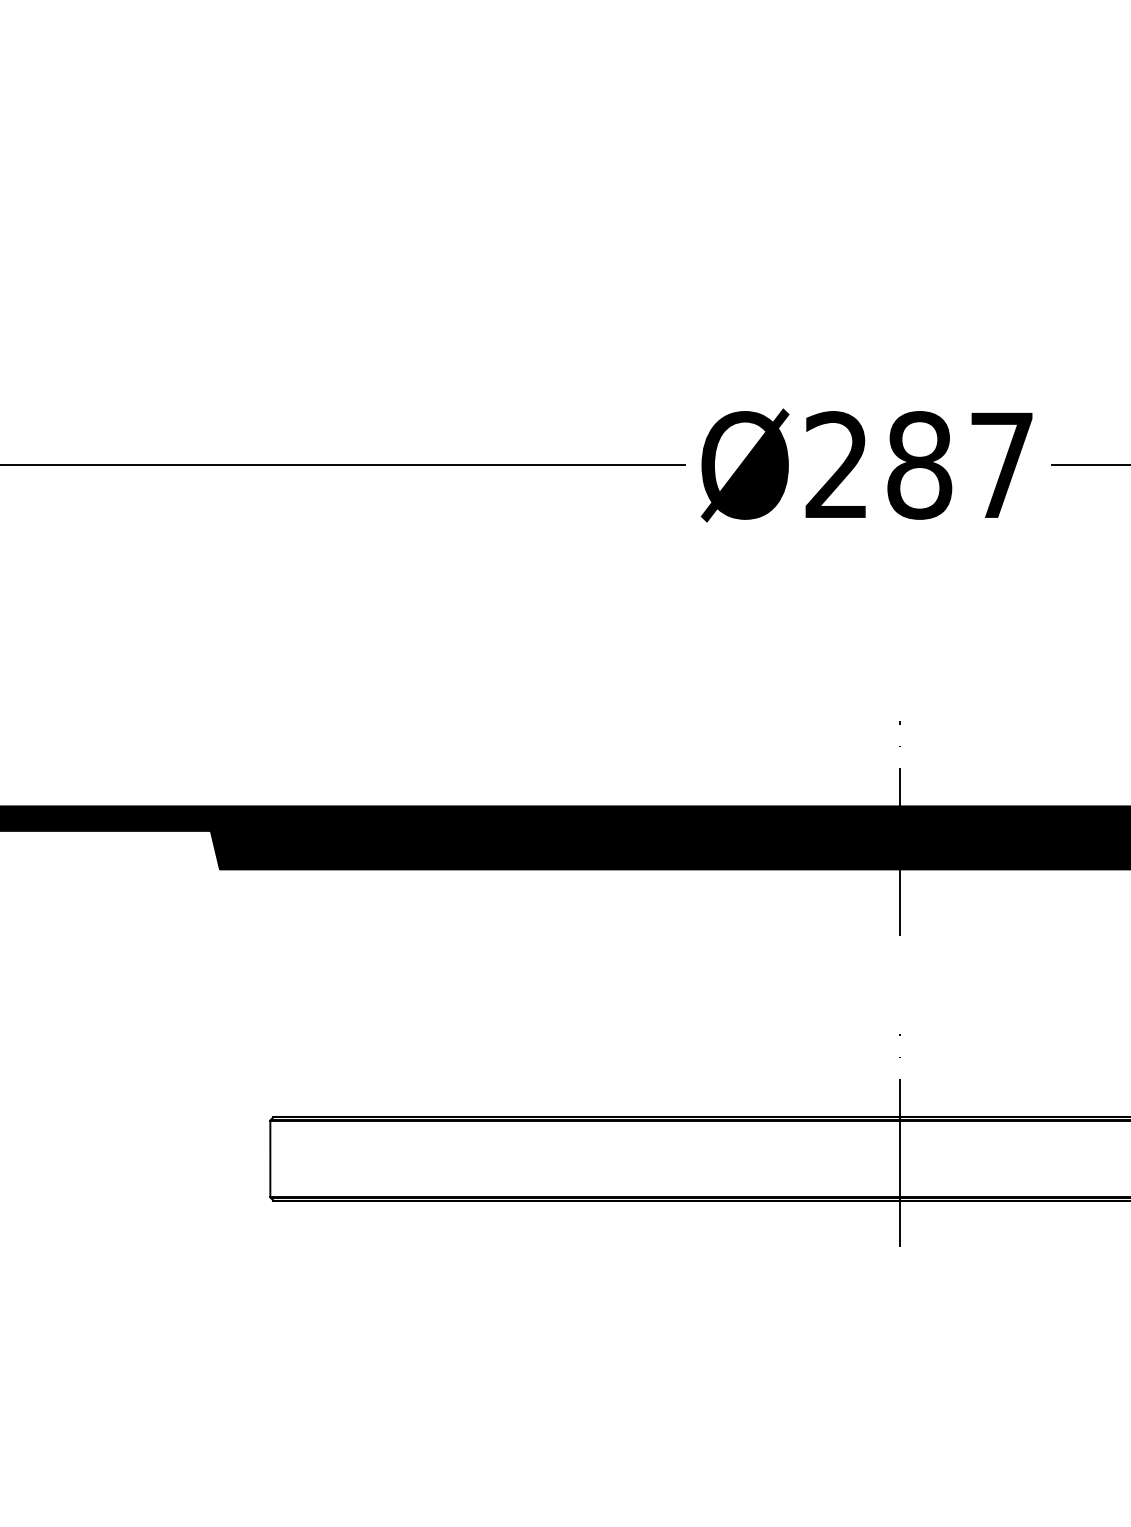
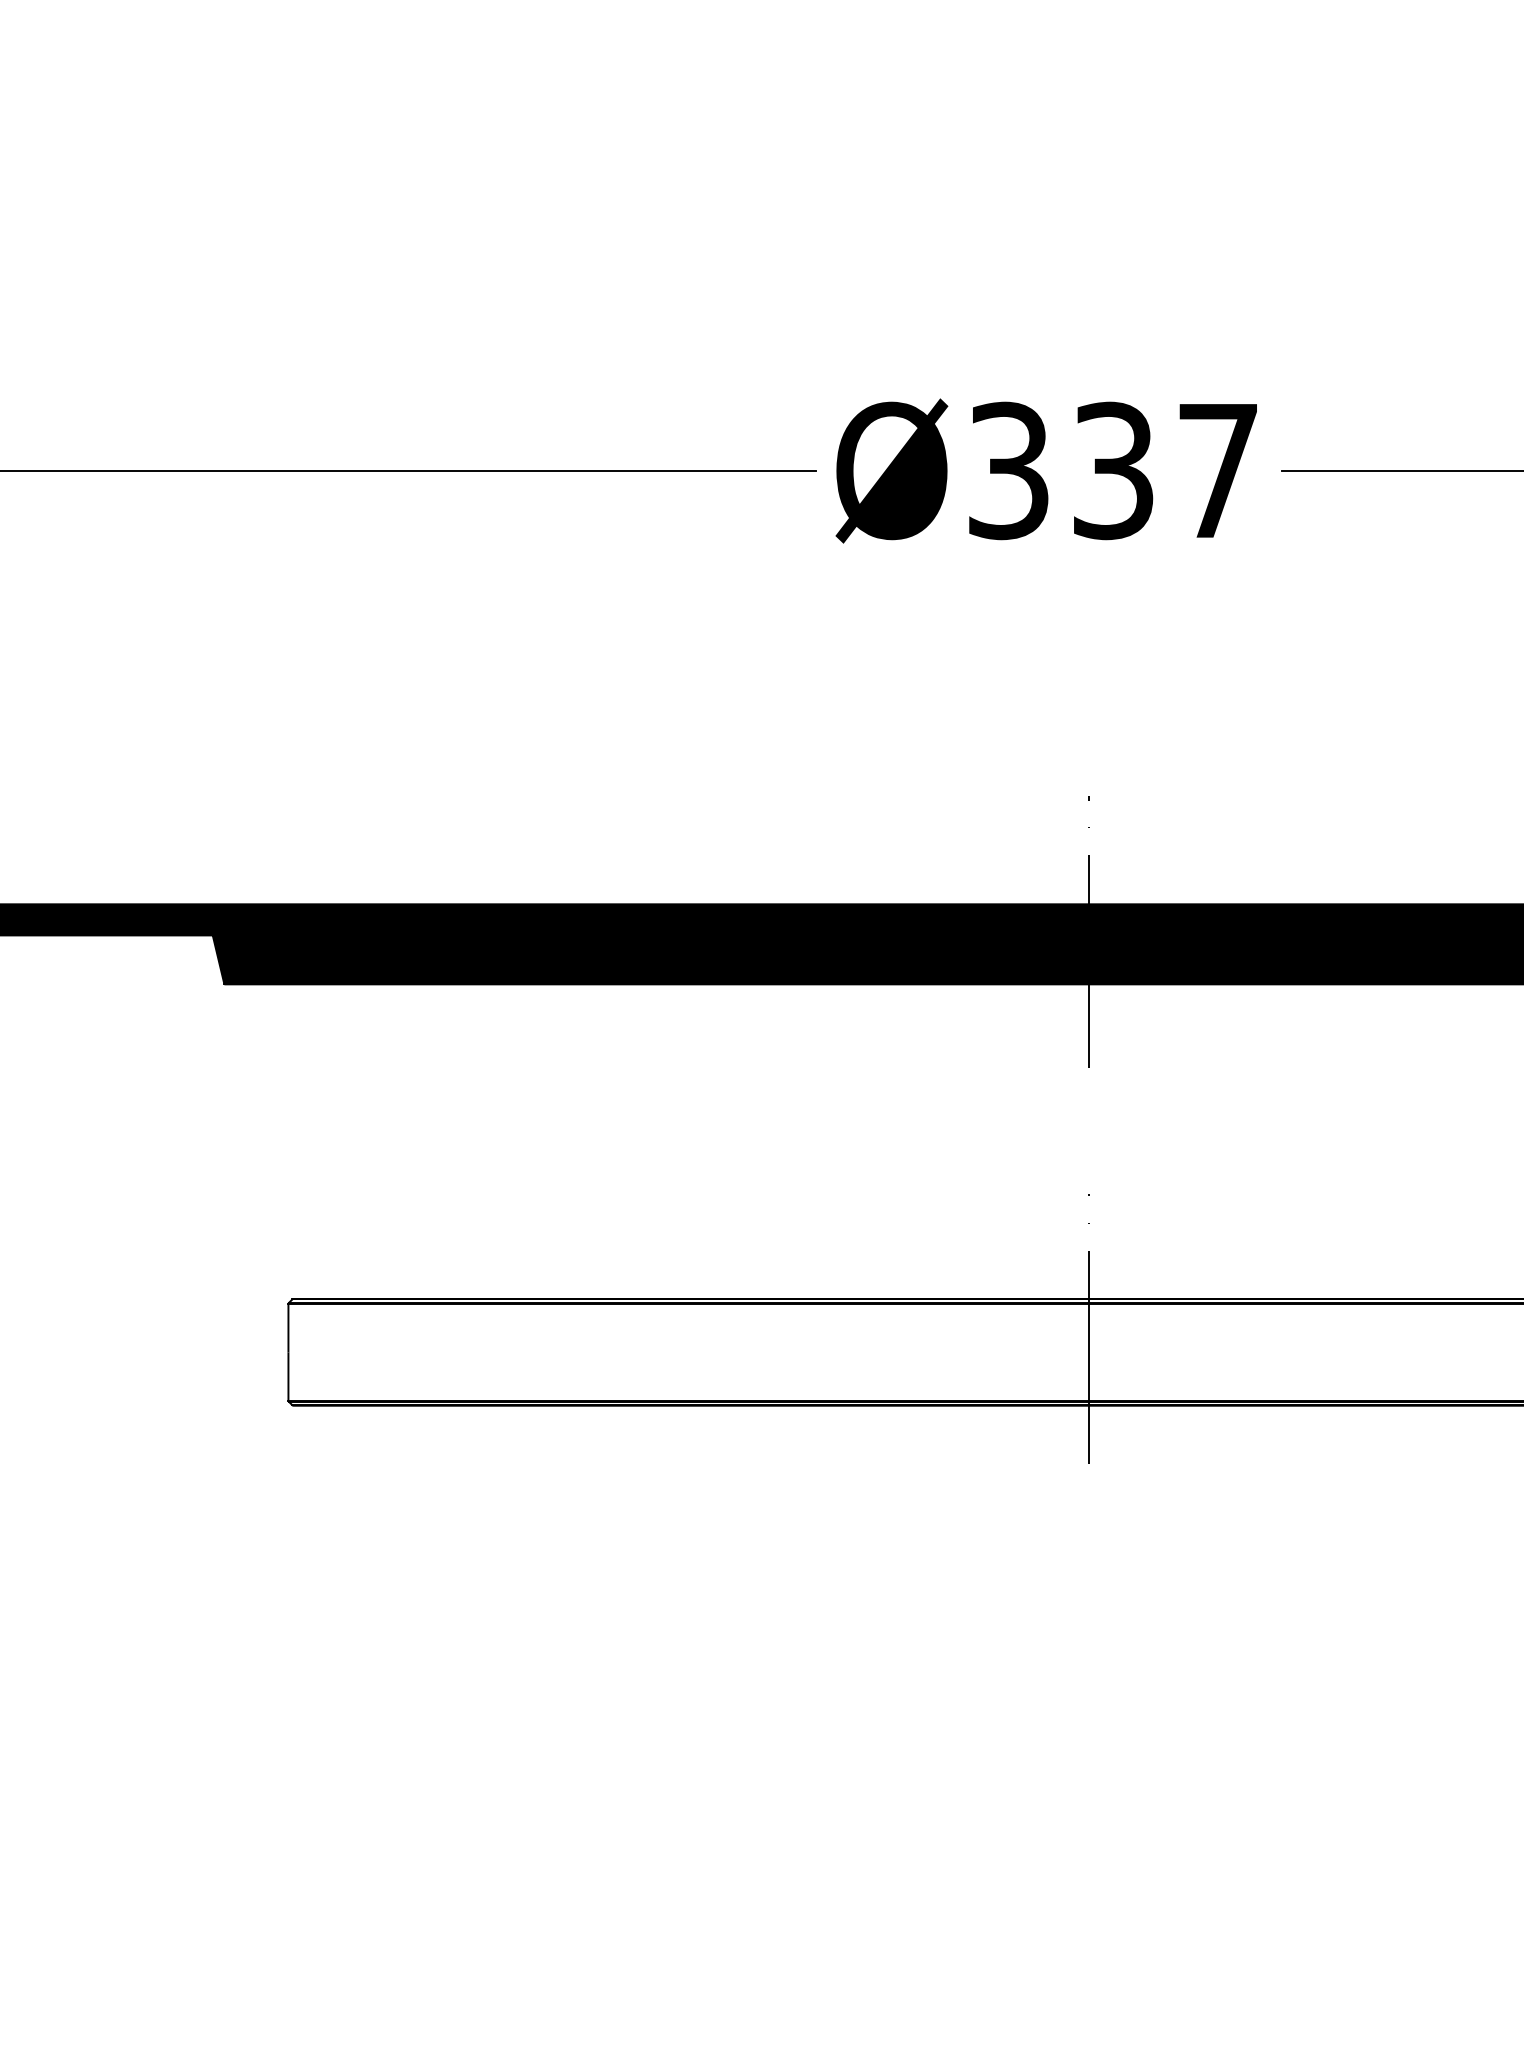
text: (878, 465) -> (1061, 470), Ø287 -> Ø337

